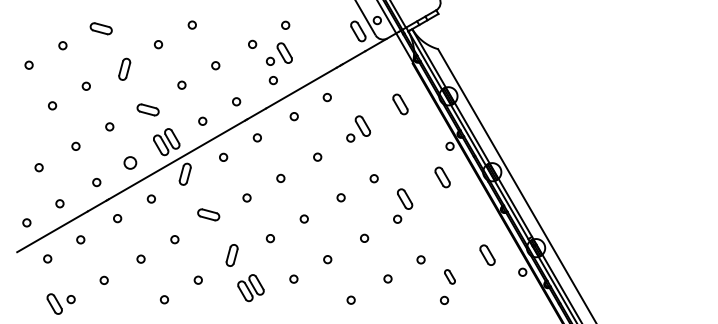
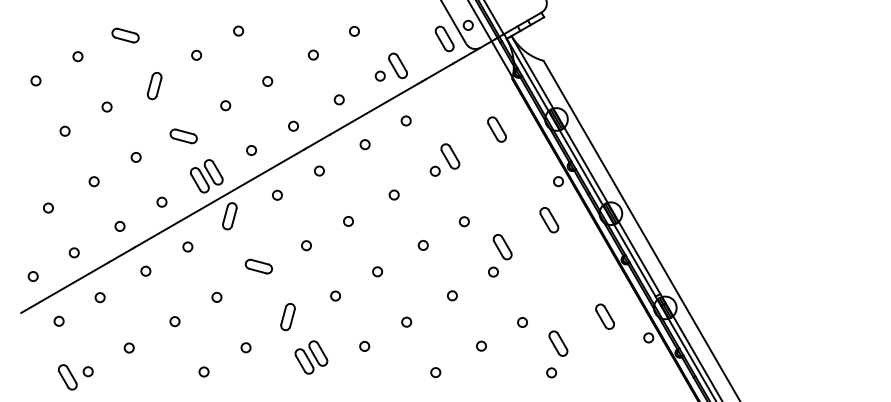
part: (278, 53) -> (390, 66), moved
circle: (130, 162) -> (161, 201), size x0.62
part: (449, 276) -> (557, 343), size x1.43

